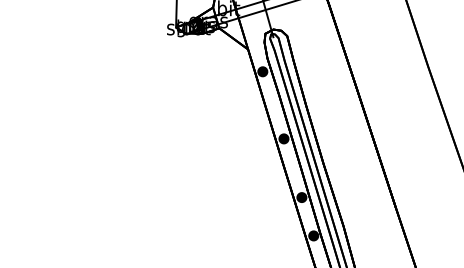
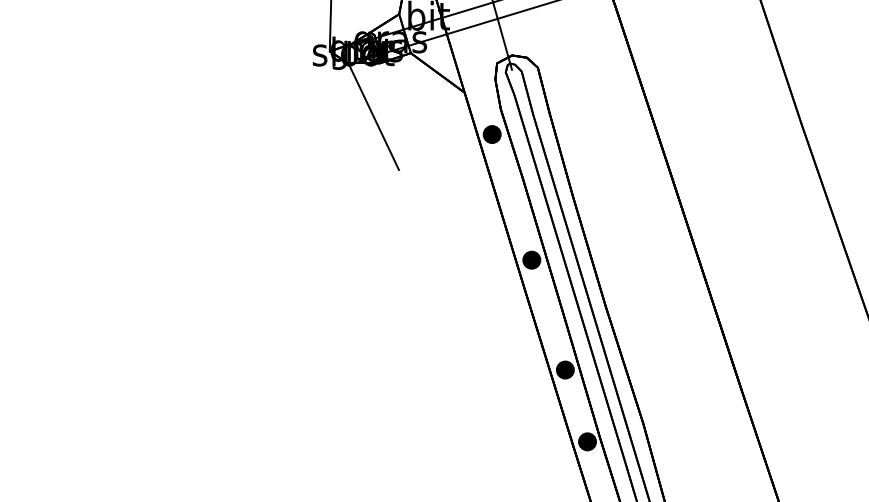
line: (199, 61) -> (373, 115), added

